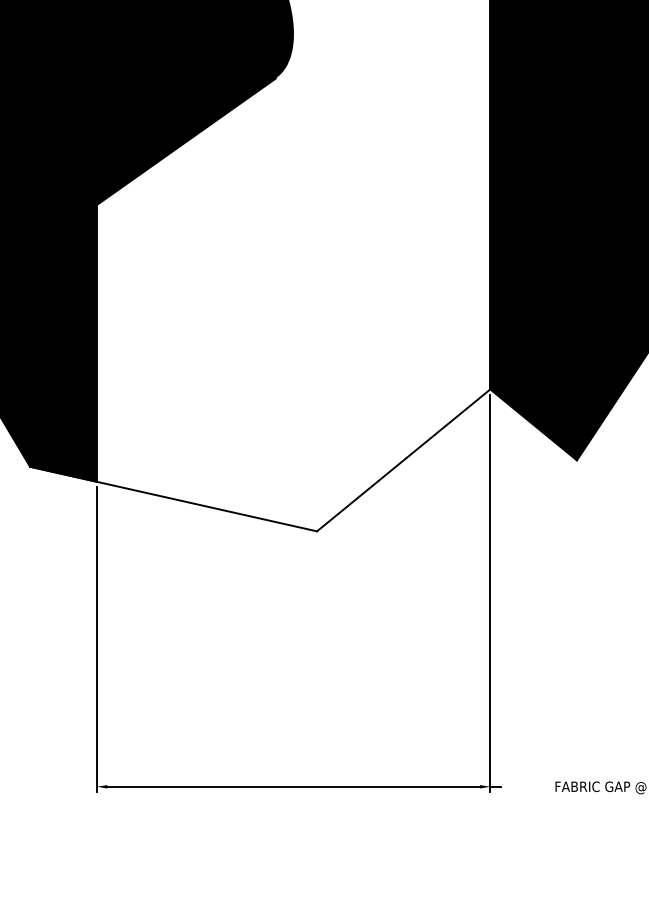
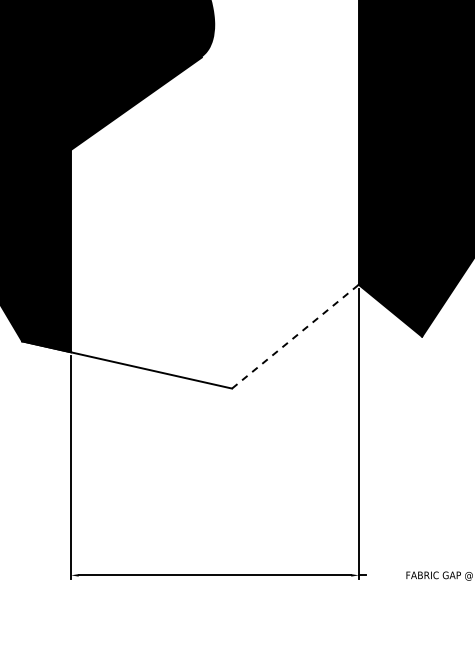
line: (403, 460) -> (295, 336), solid -> dashed

